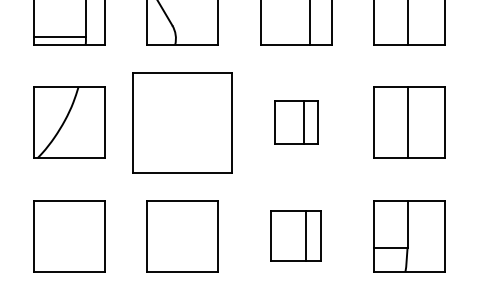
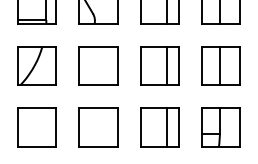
part: (182, 121) -> (98, 65), size x0.71
part: (295, 121) -> (159, 65), size x1.67
part: (295, 236) -> (159, 127), size x1.43

